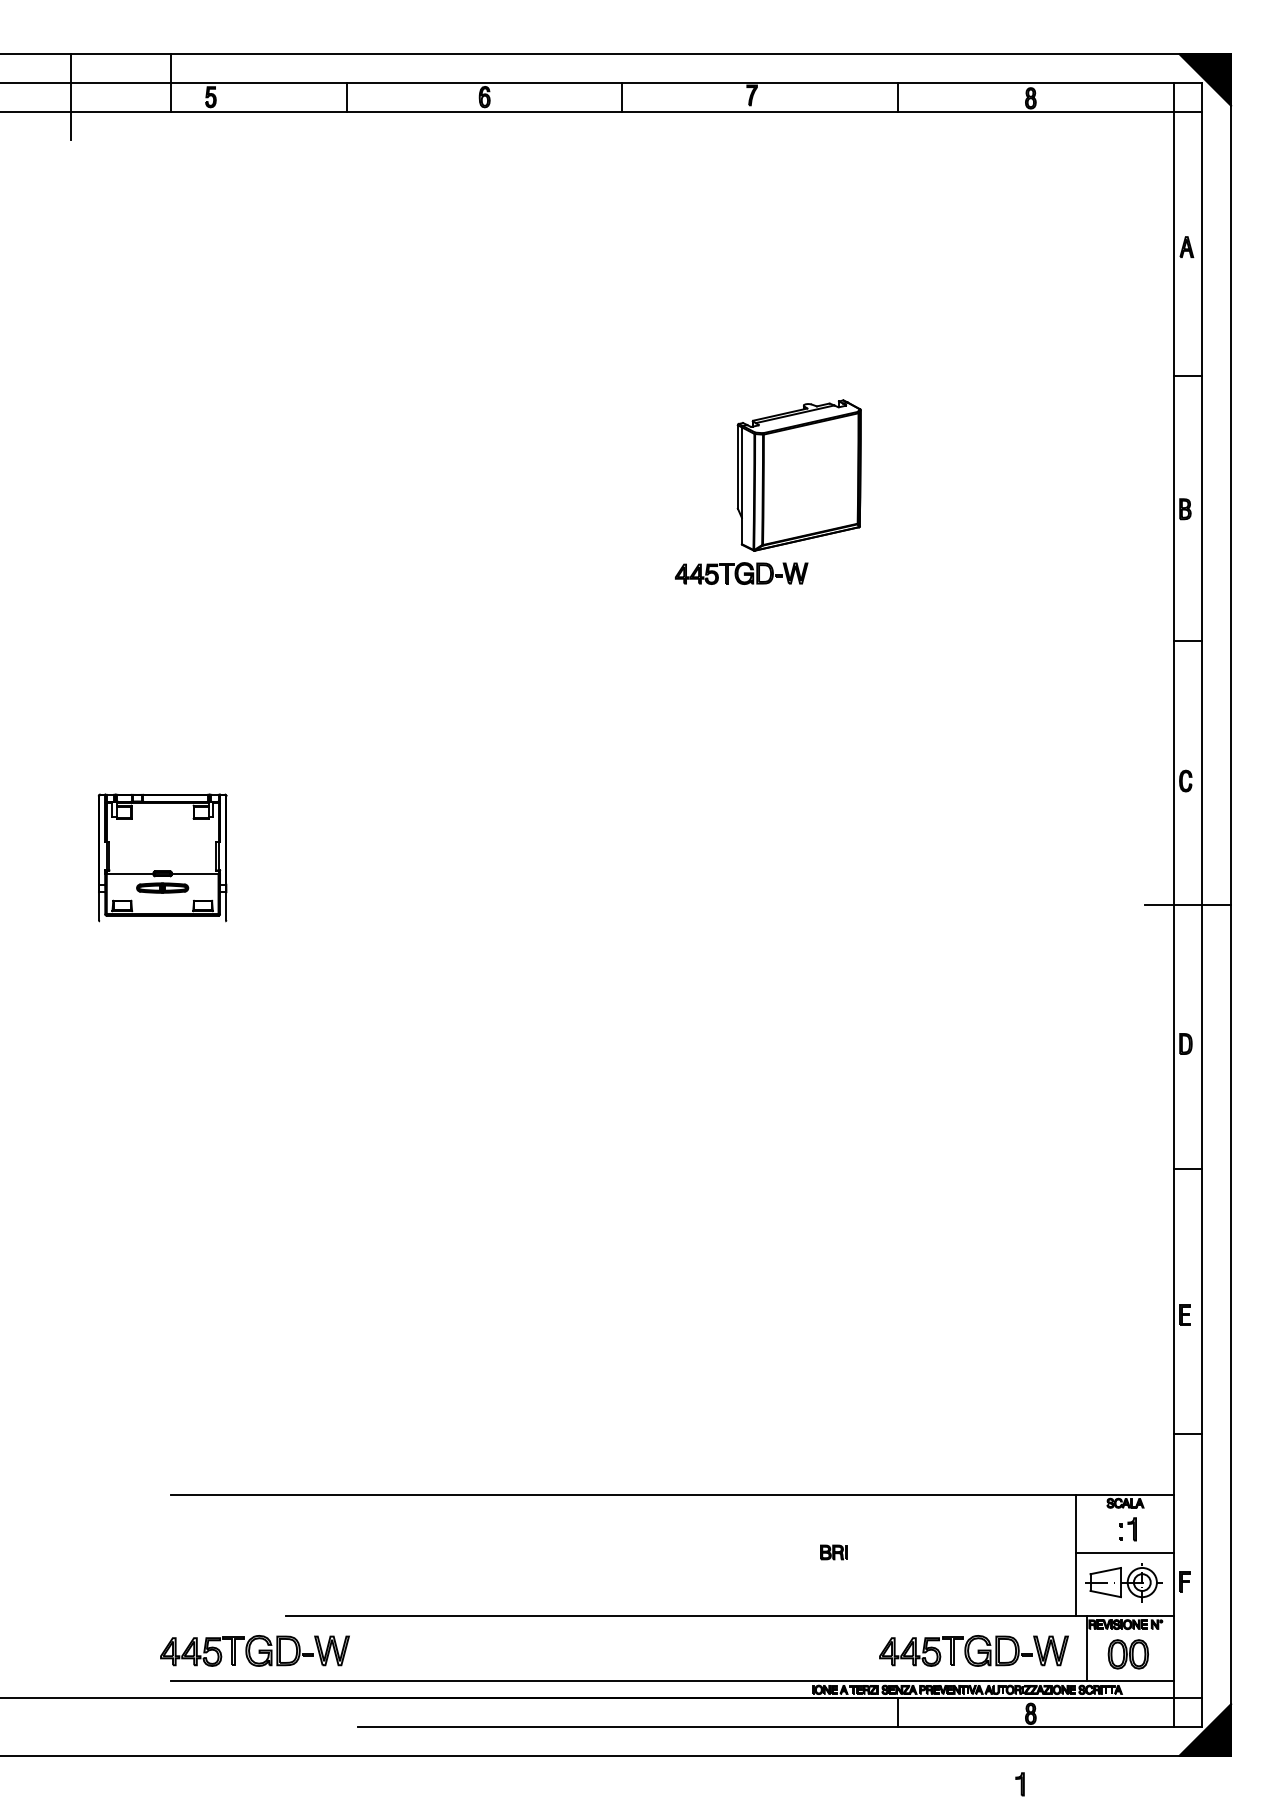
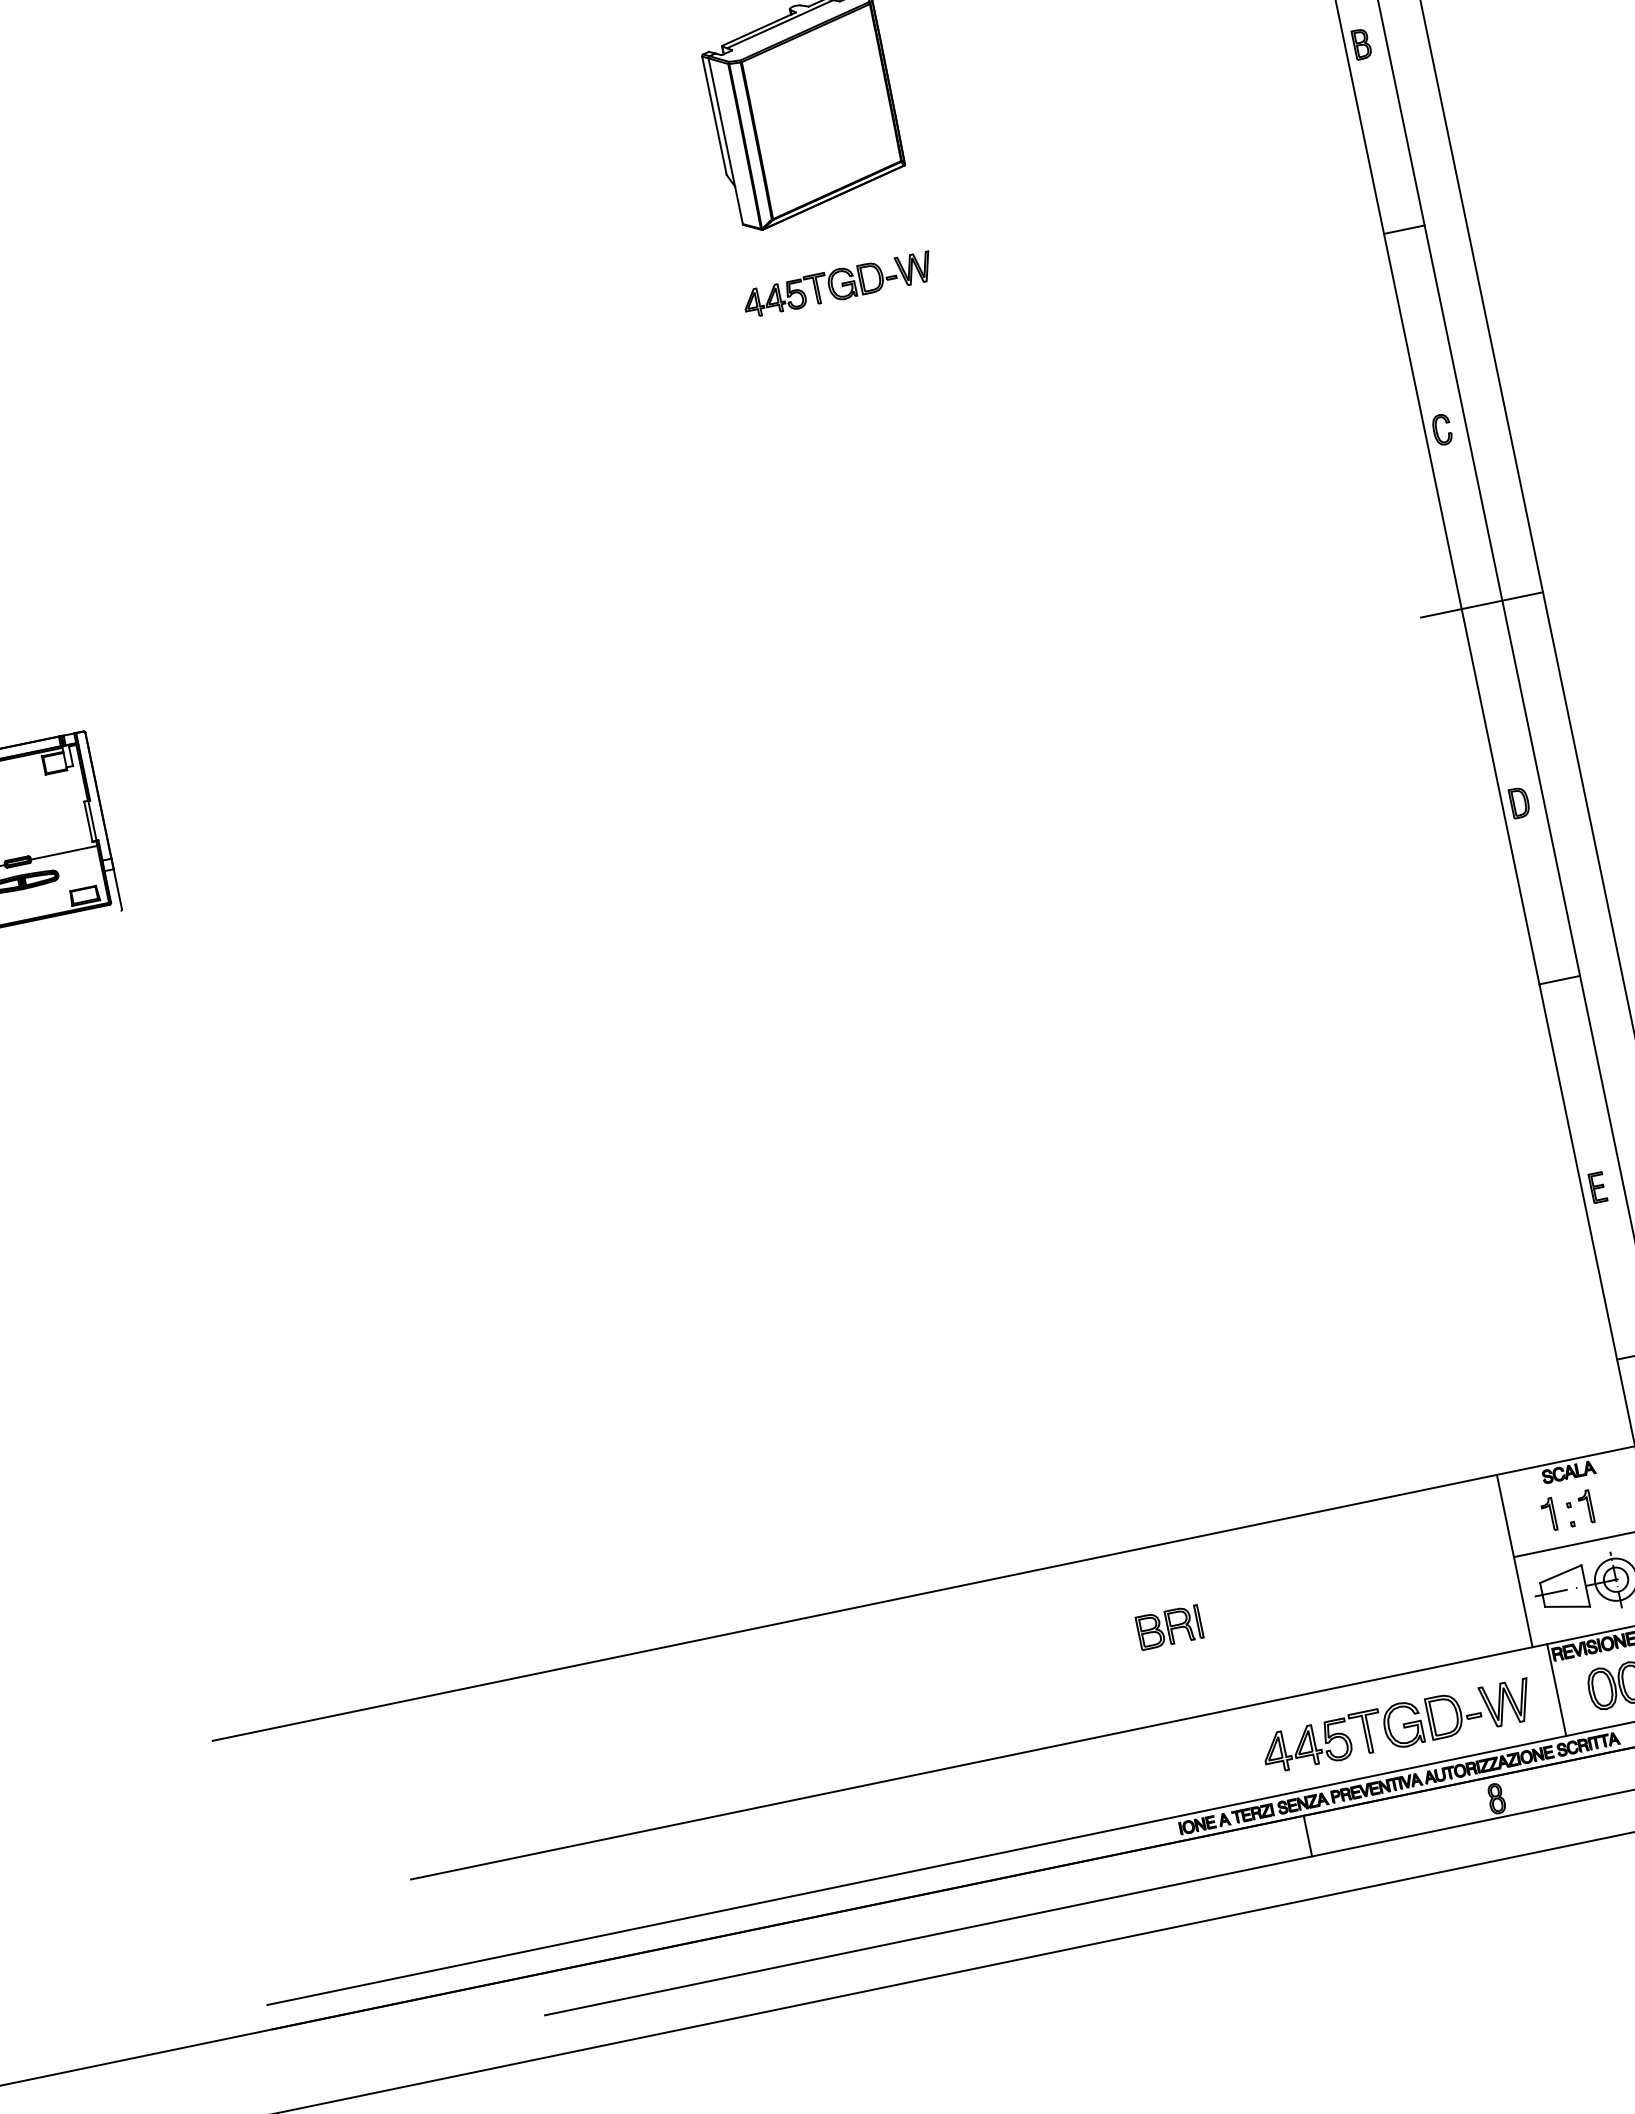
part: (741, 573) -> (837, 284), moved
part: (833, 1552) -> (1169, 1627), size x1.67
part: (254, 1650) -> (376, 1936), removed
part: (1019, 1784) -> (1548, 1515), moved

